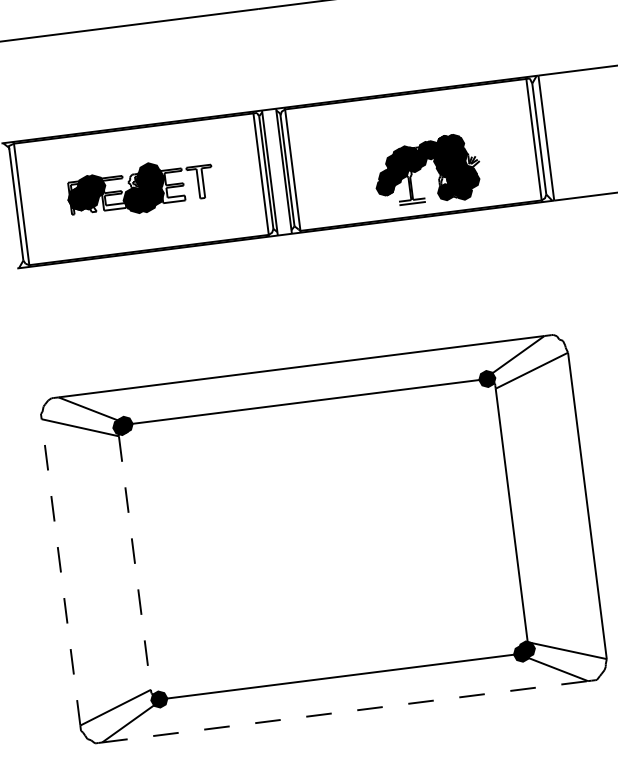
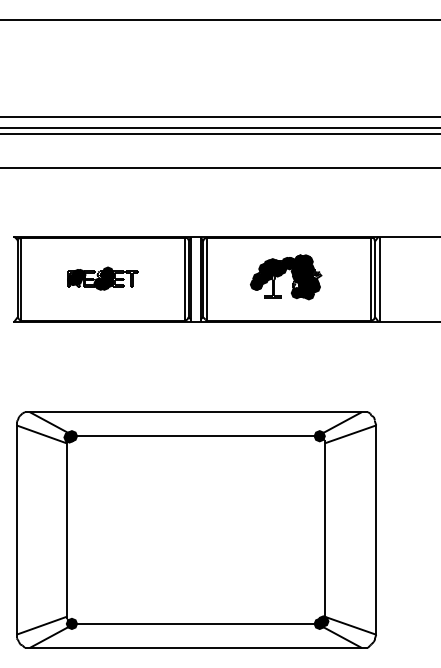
part: (428, 171) -> (286, 277), moved
part: (140, 188) -> (102, 278), size x0.71
line: (135, 563) -> (67, 530), dashed -> solid
line: (60, 573) -> (16, 530), dashed -> solid
line: (346, 711) -> (196, 647), dashed -> solid

